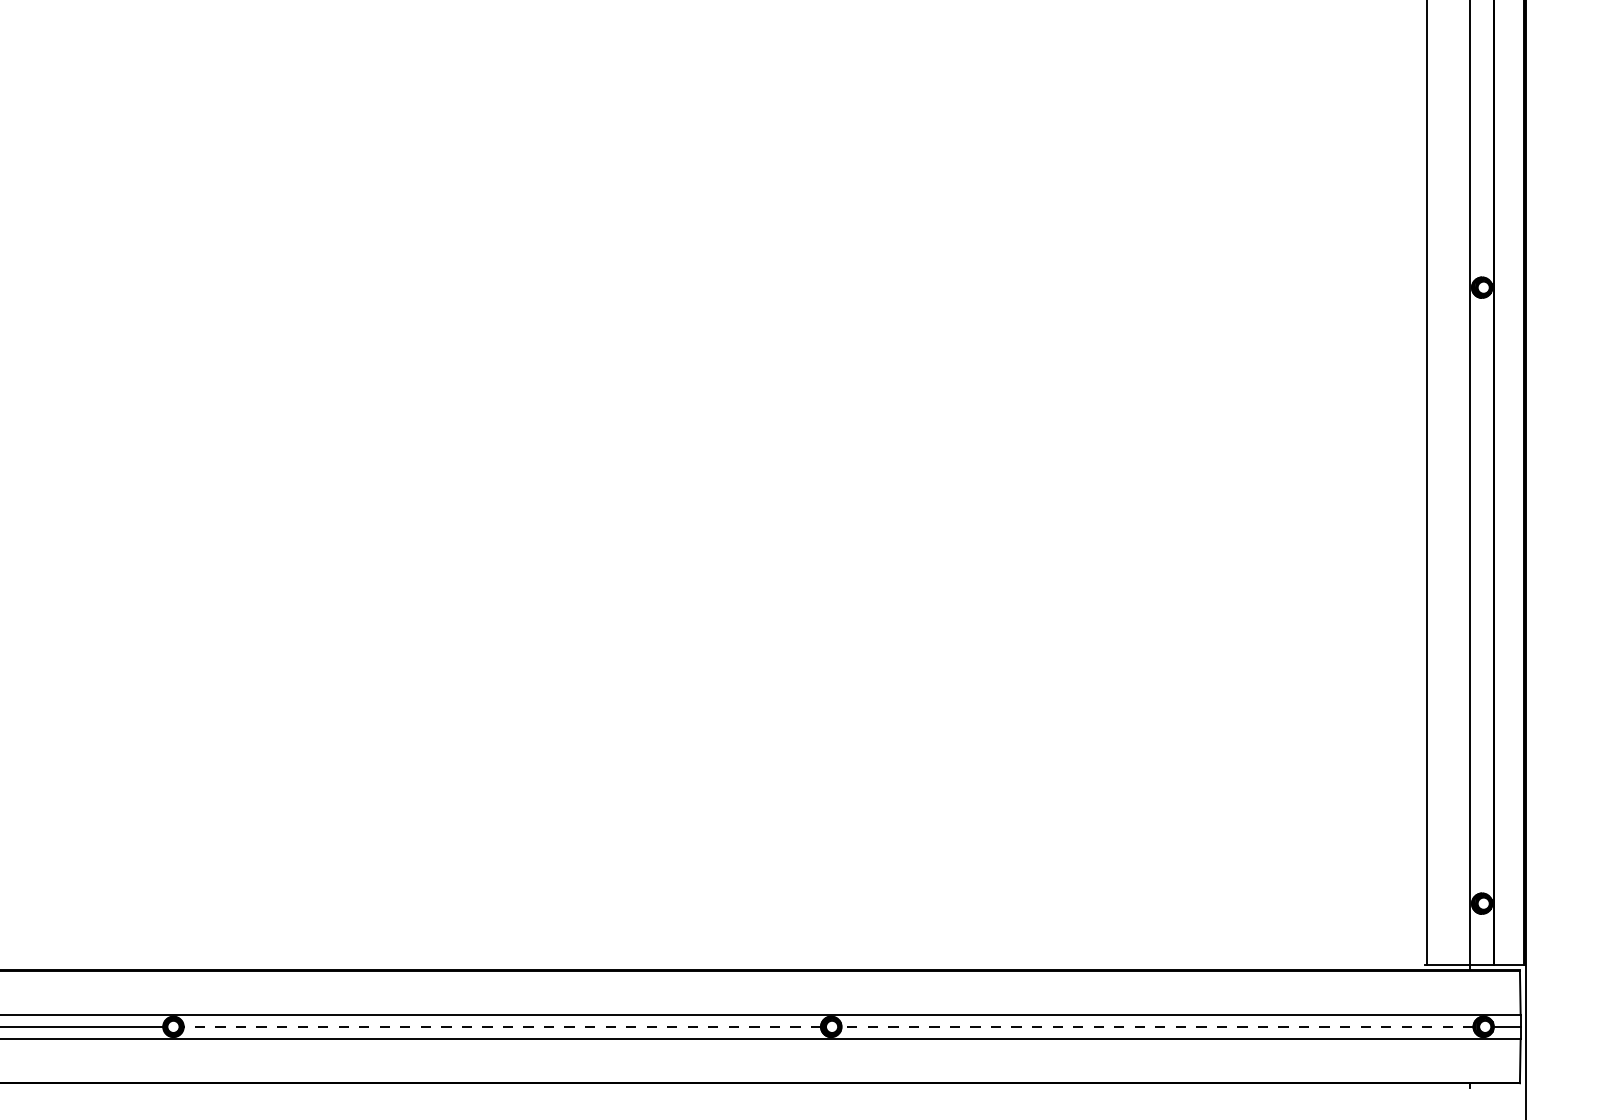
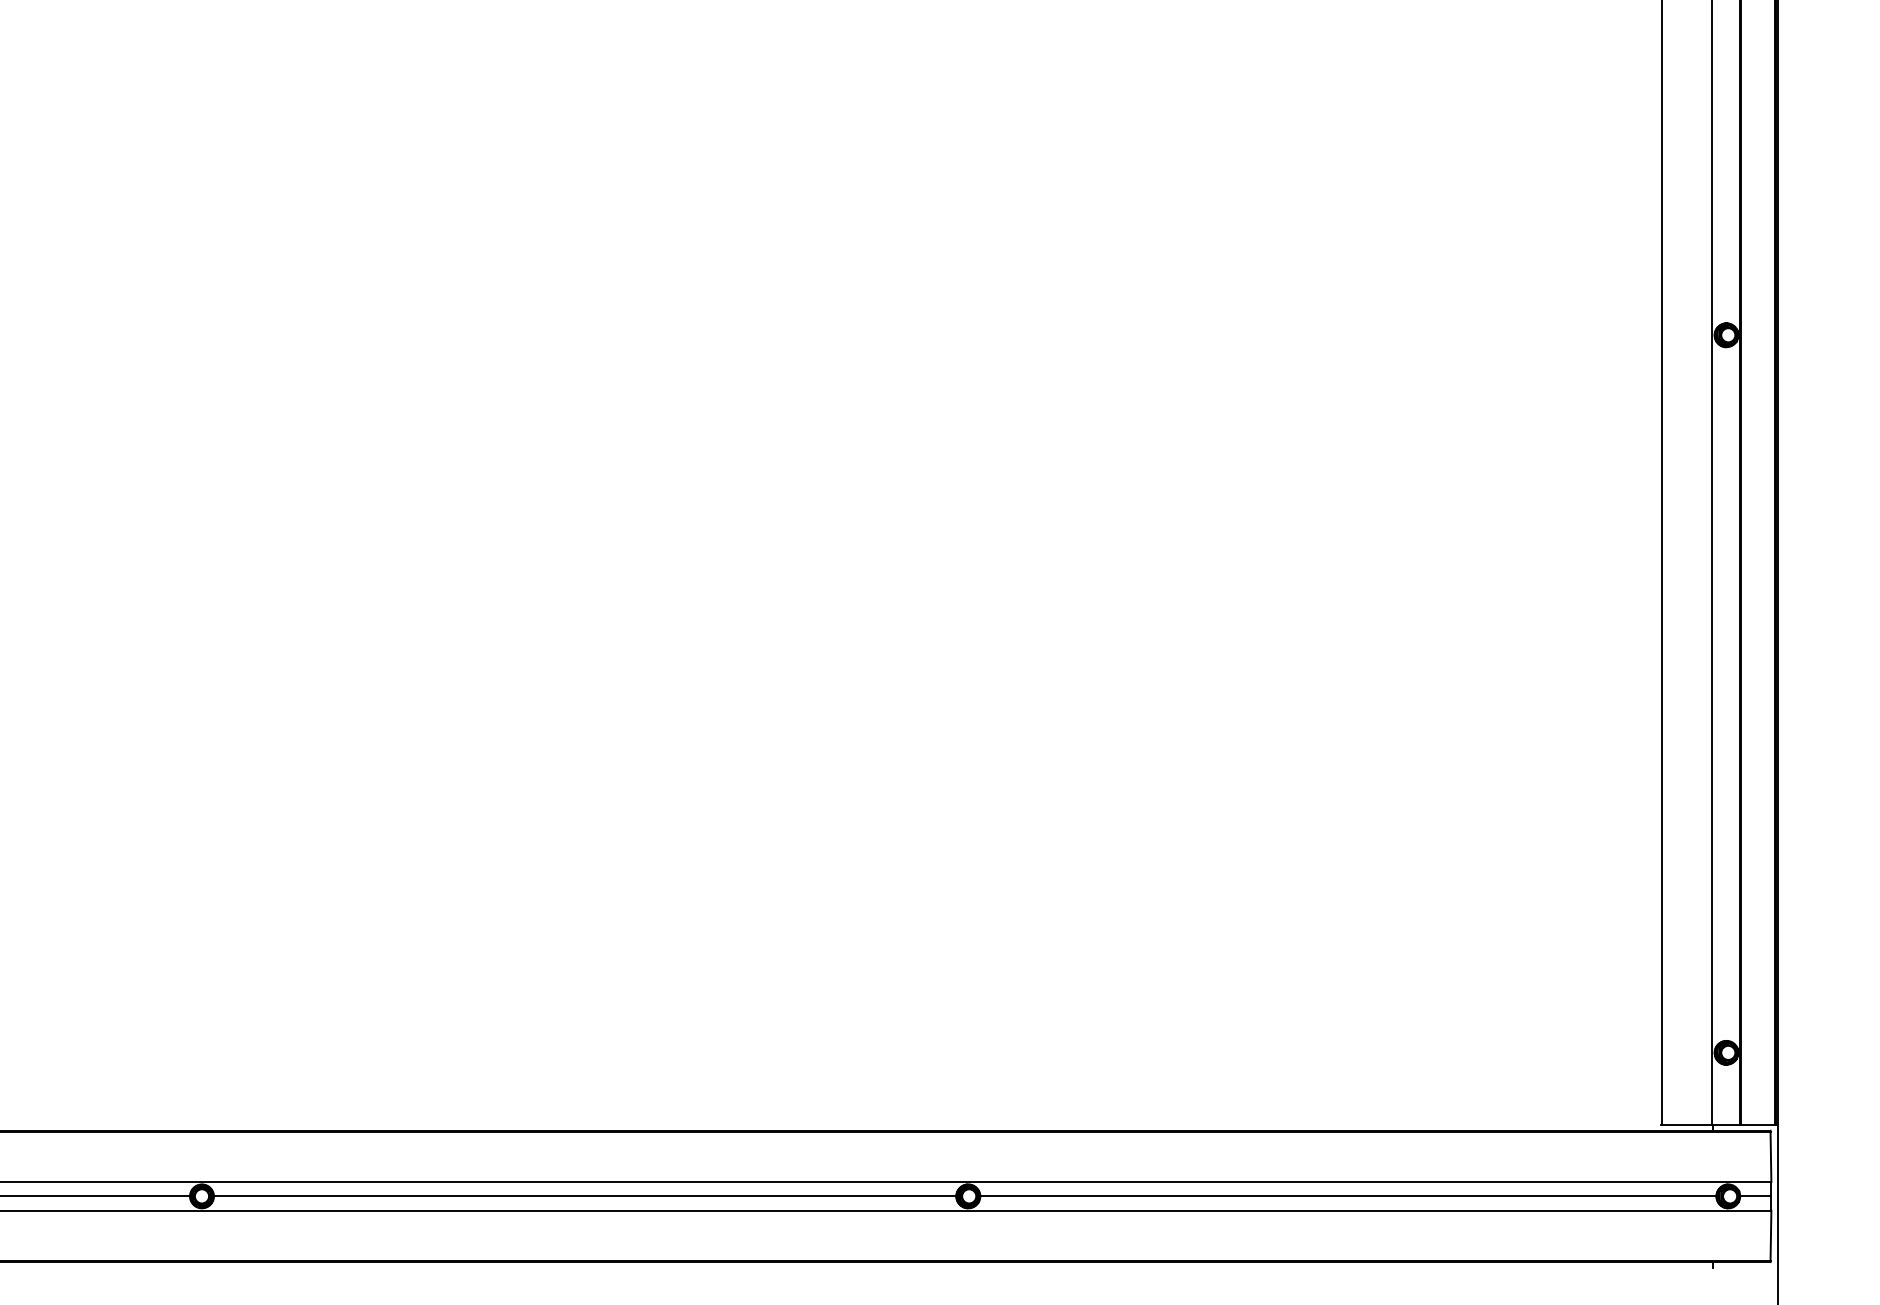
line: (501, 1026) -> (584, 1196), dashed -> solid
line: (1156, 1026) -> (1347, 1196), dashed -> solid

